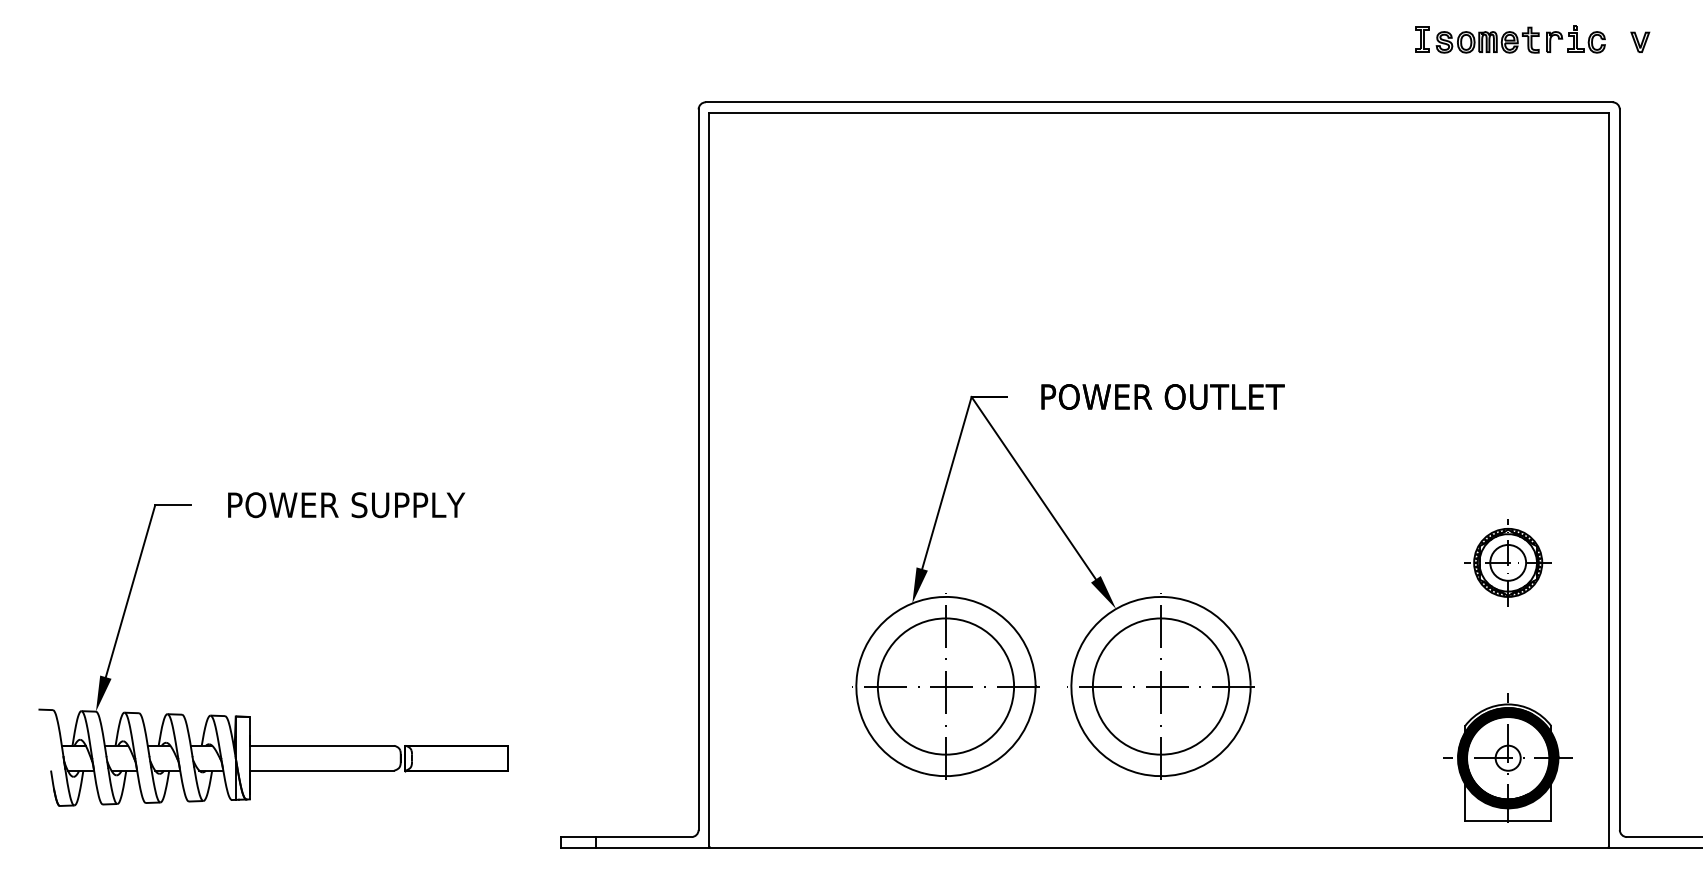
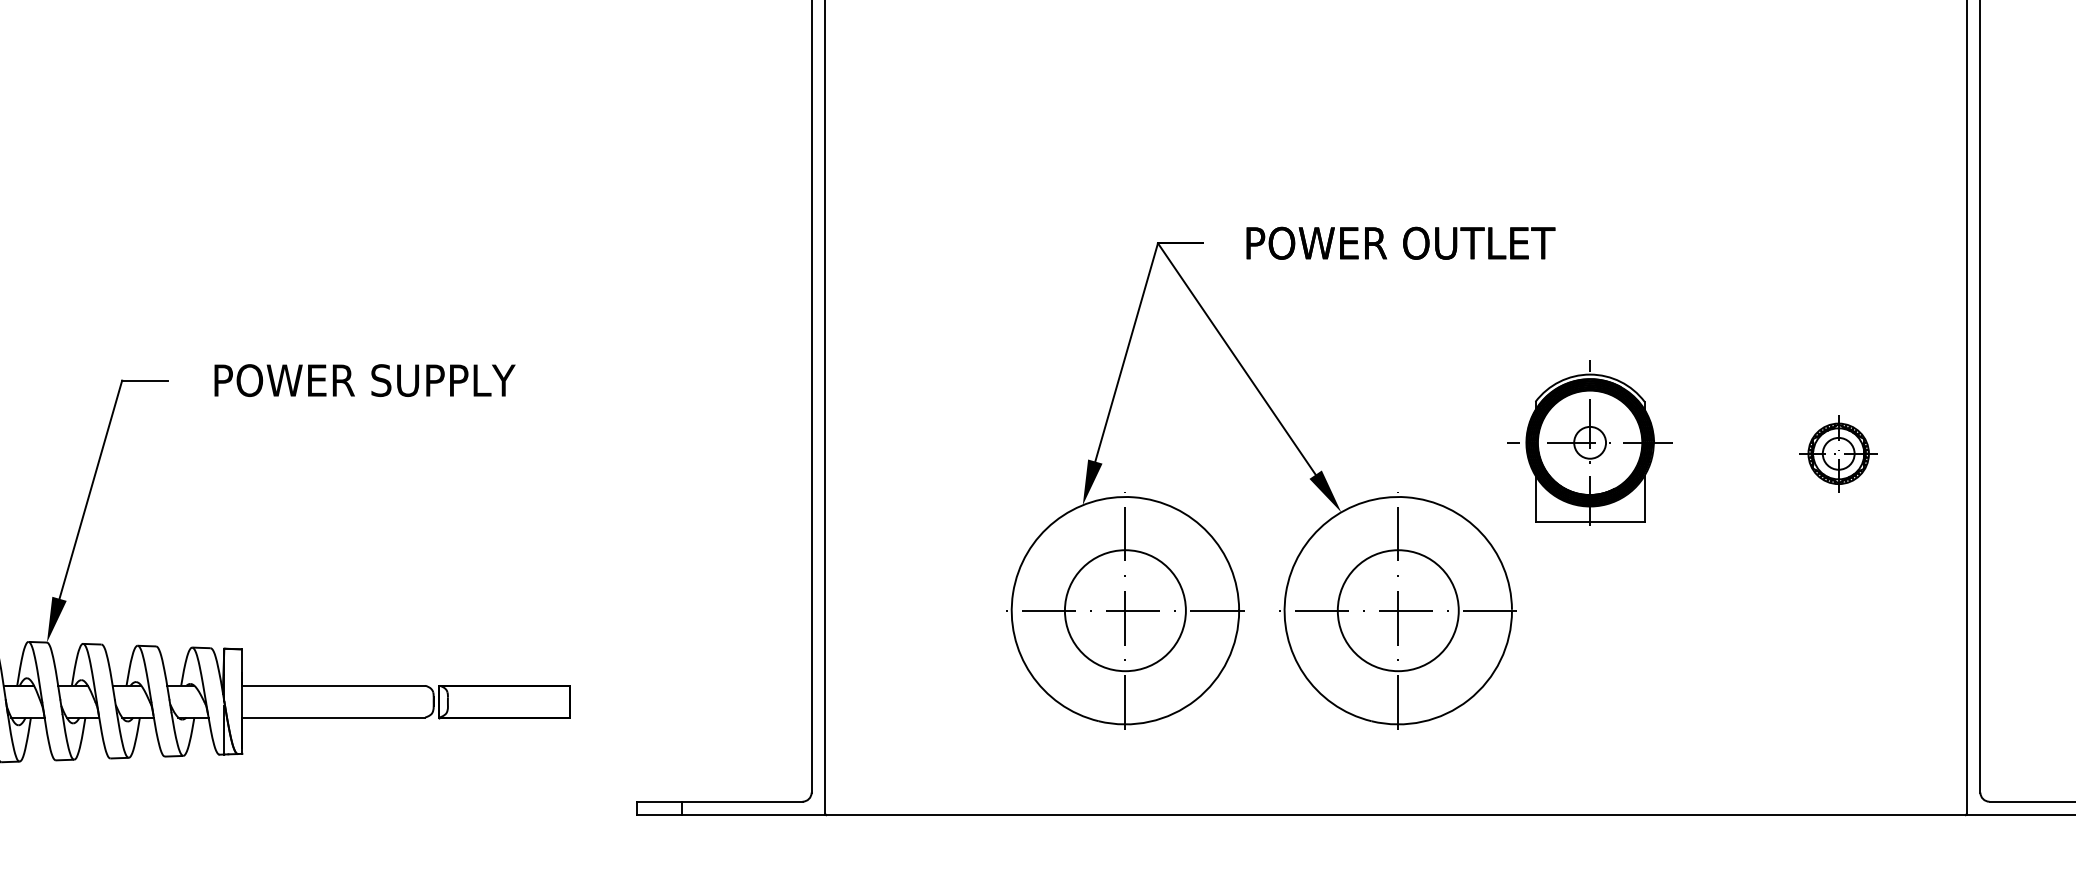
part: (1507, 562) -> (1837, 453), size x0.7
circle: (945, 686) -> (1124, 610), size x0.7
circle: (1160, 686) -> (1397, 610), size x0.7
part: (1507, 757) -> (1589, 441), moved

